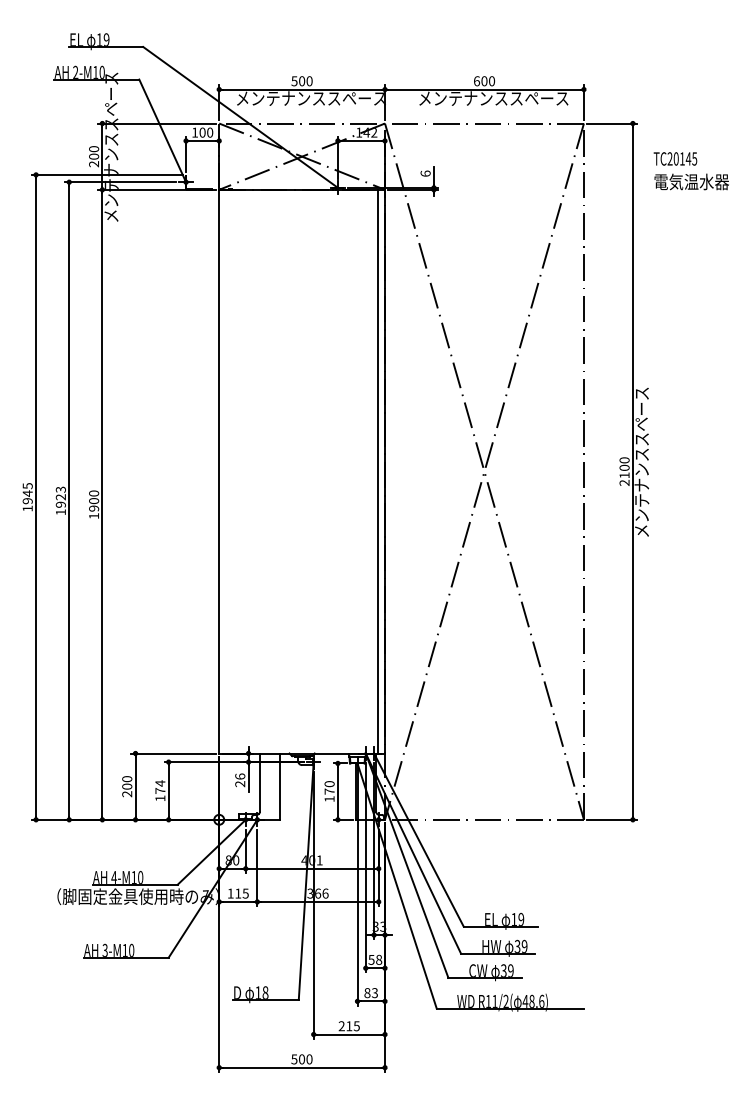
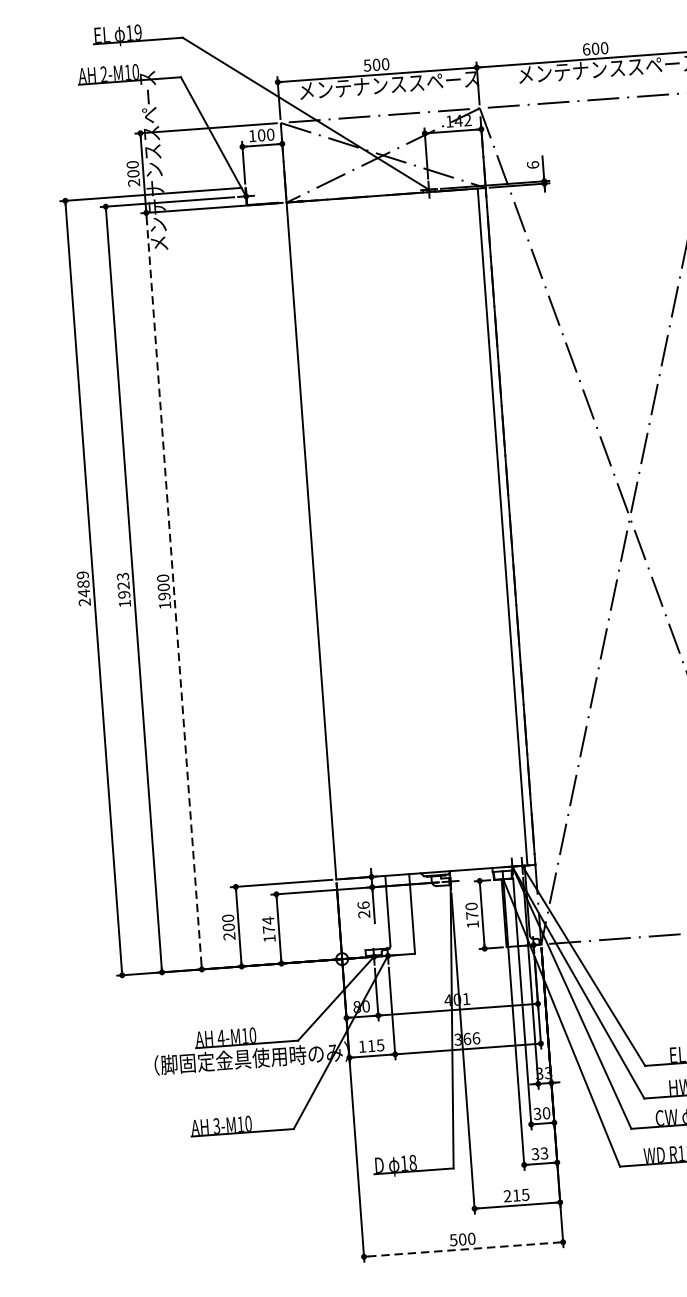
text: (27, 497) -> (83, 588), 1945 -> 2489
line: (102, 504) -> (174, 590), solid -> dashed
text: (375, 959) -> (542, 1113), 58 -> 30
text: (367, 992) -> (535, 1153), 83 -> 33
line: (302, 1067) -> (464, 1249), solid -> dashed

